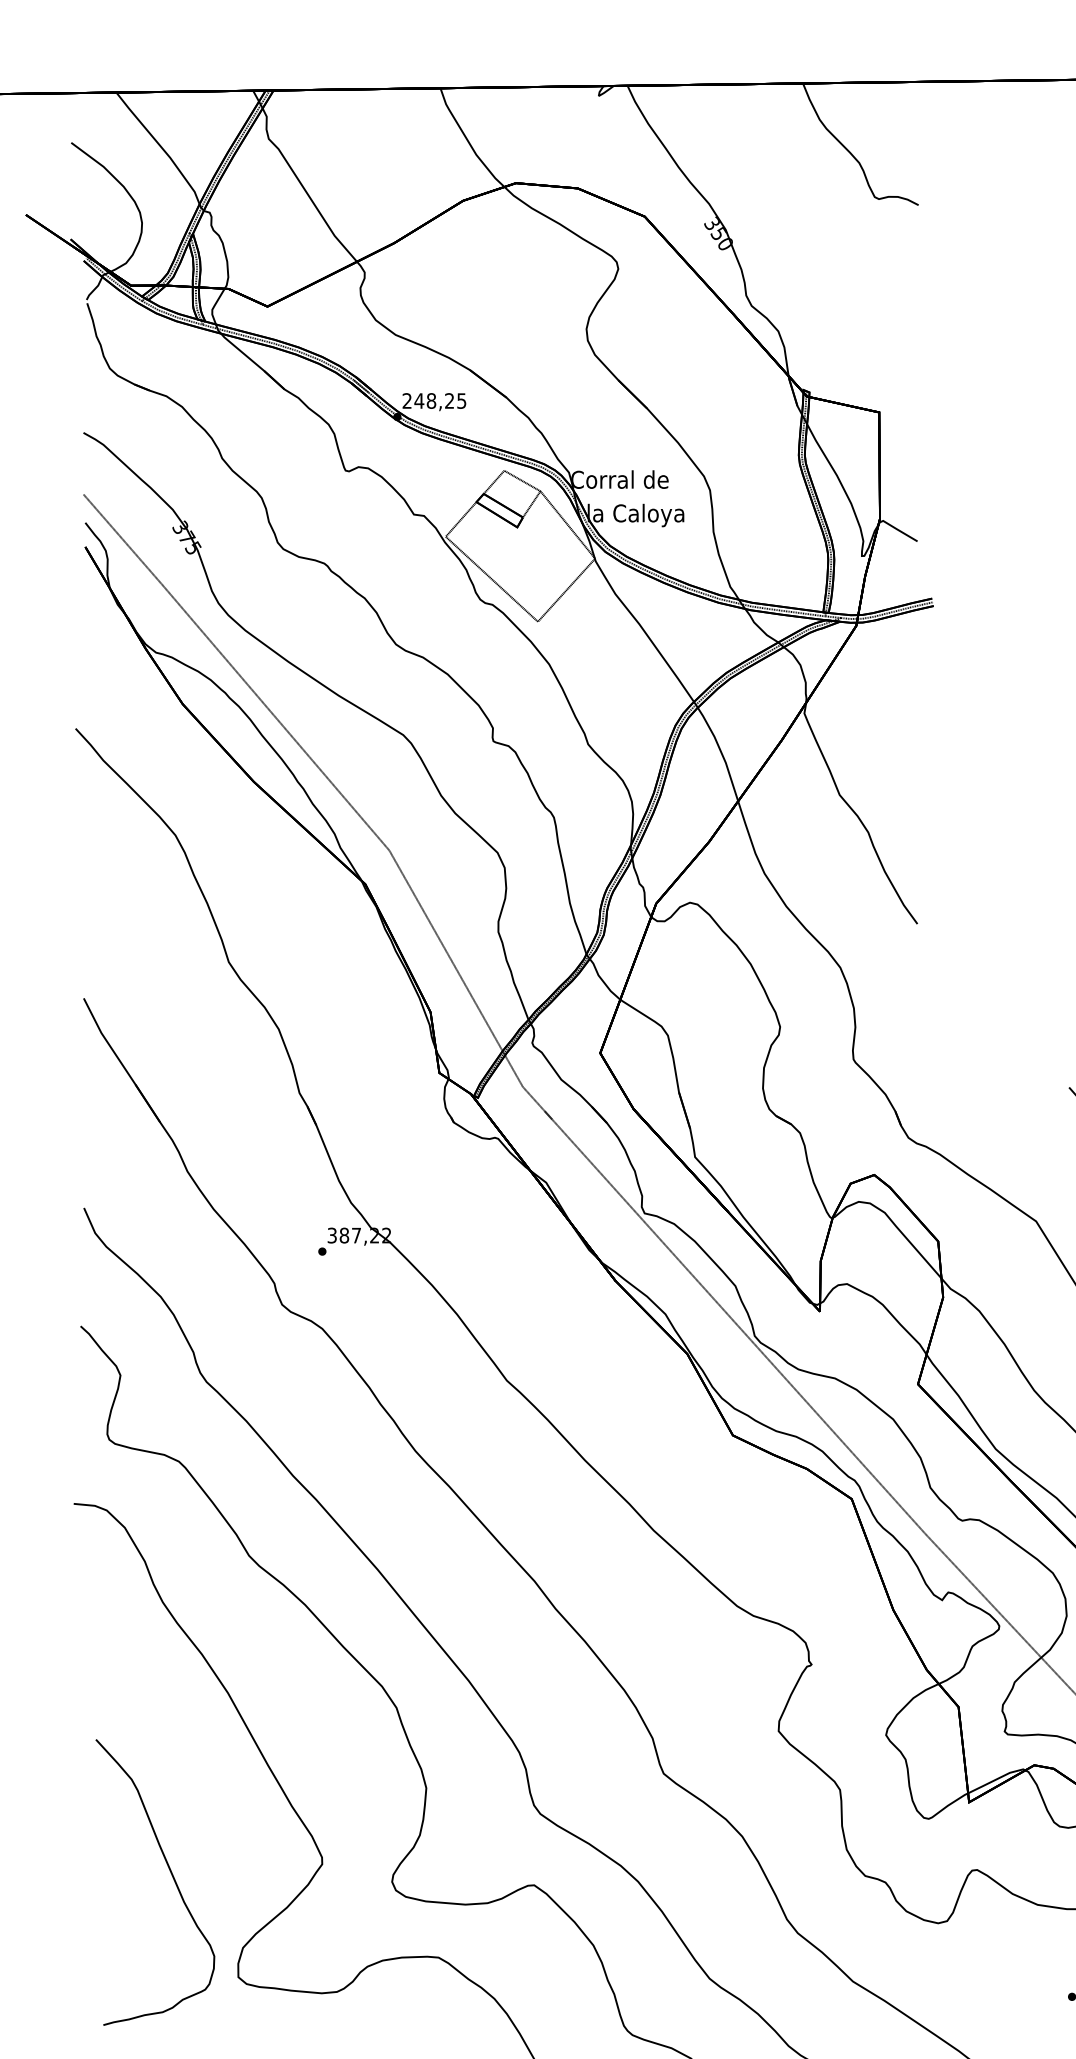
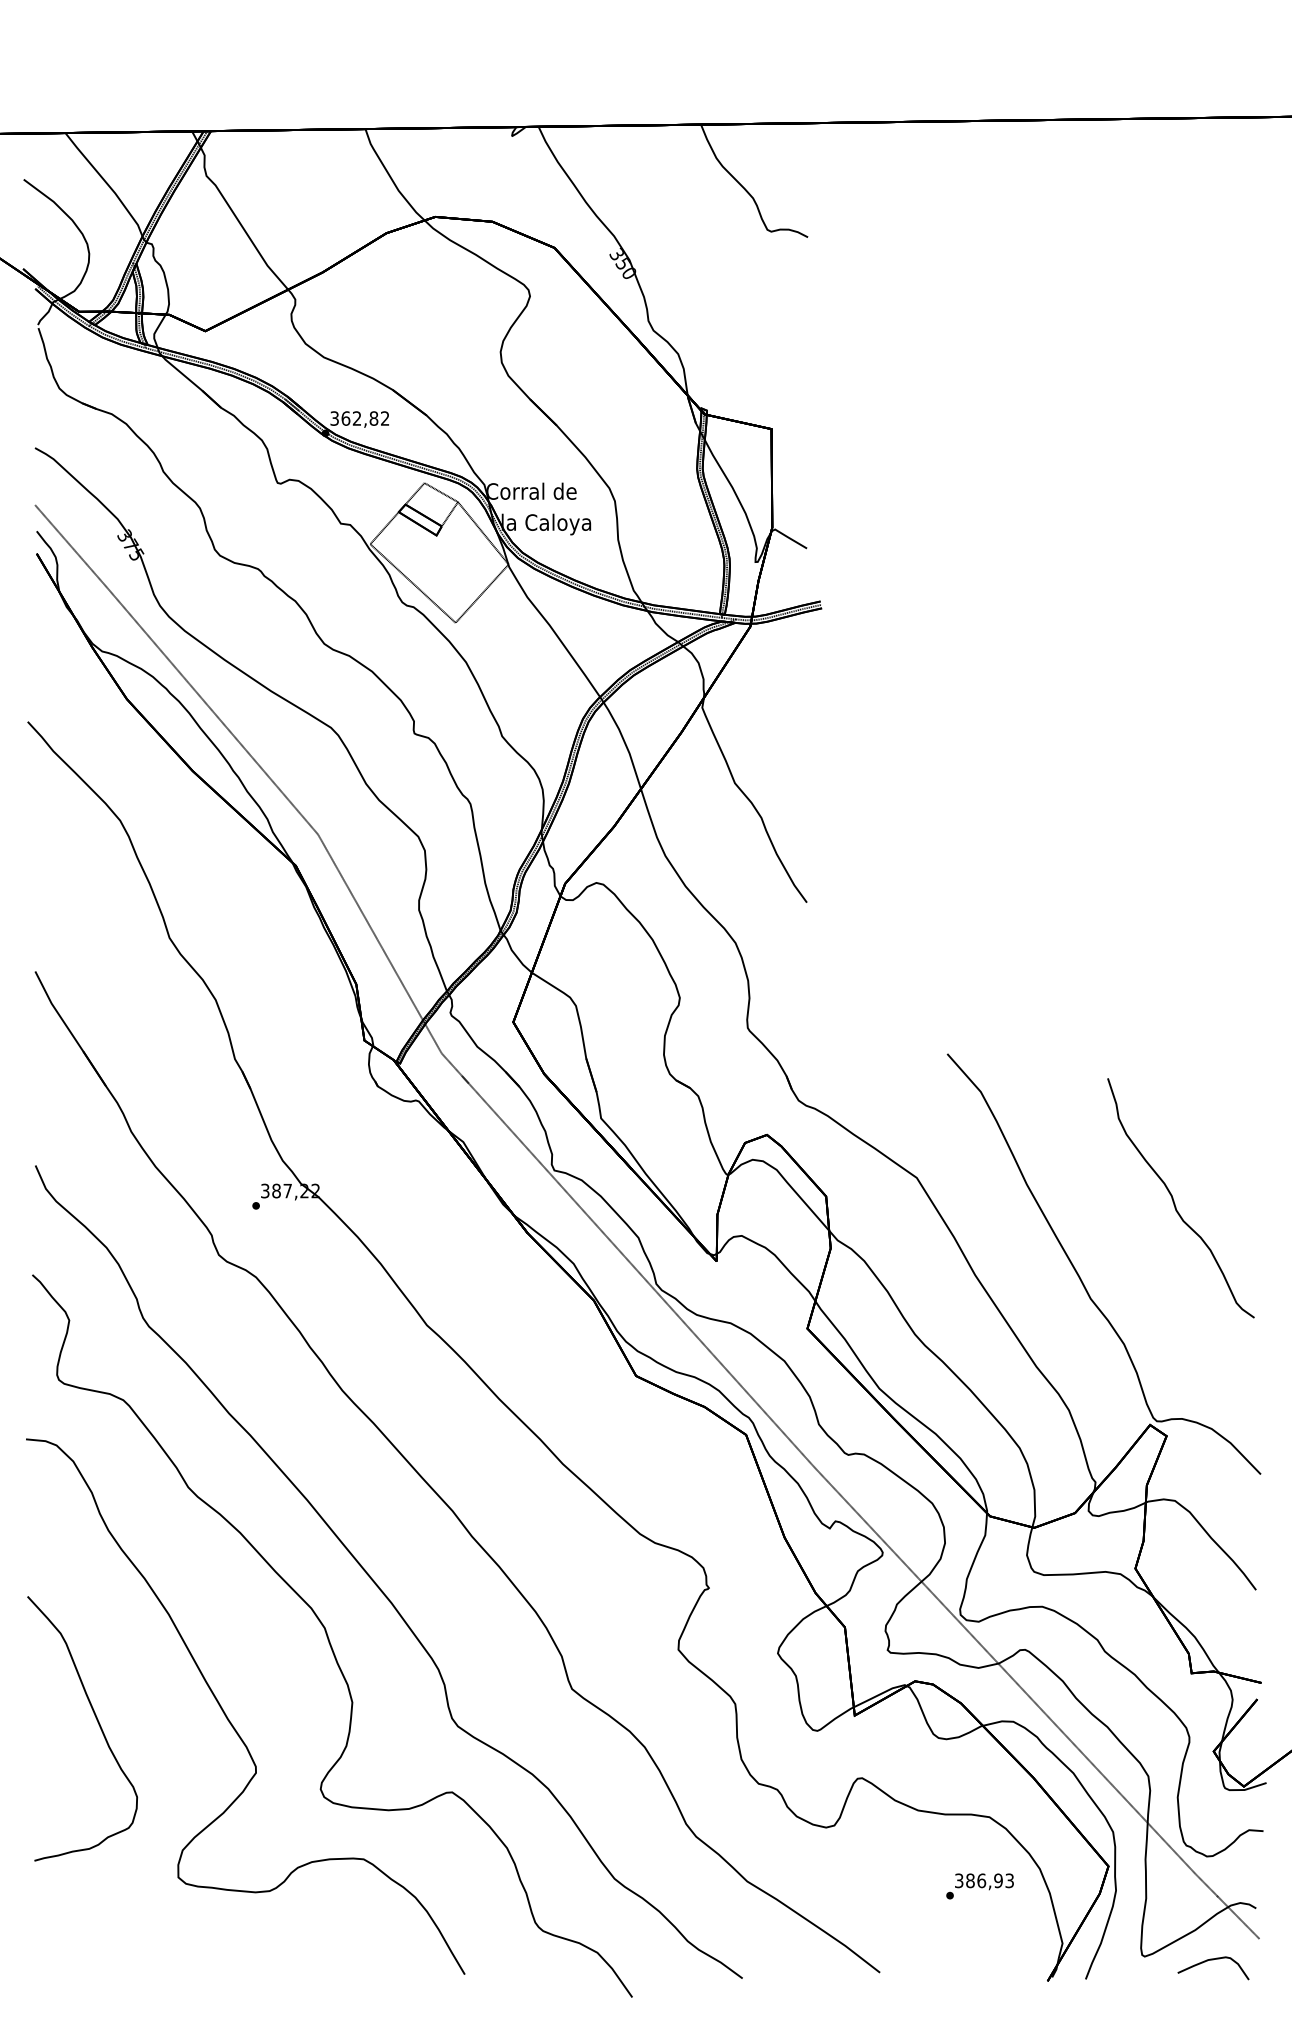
text: (434, 400) -> (359, 418), 248,25 -> 362,82
part: (170, 1873) -> (96, 1720), moved

